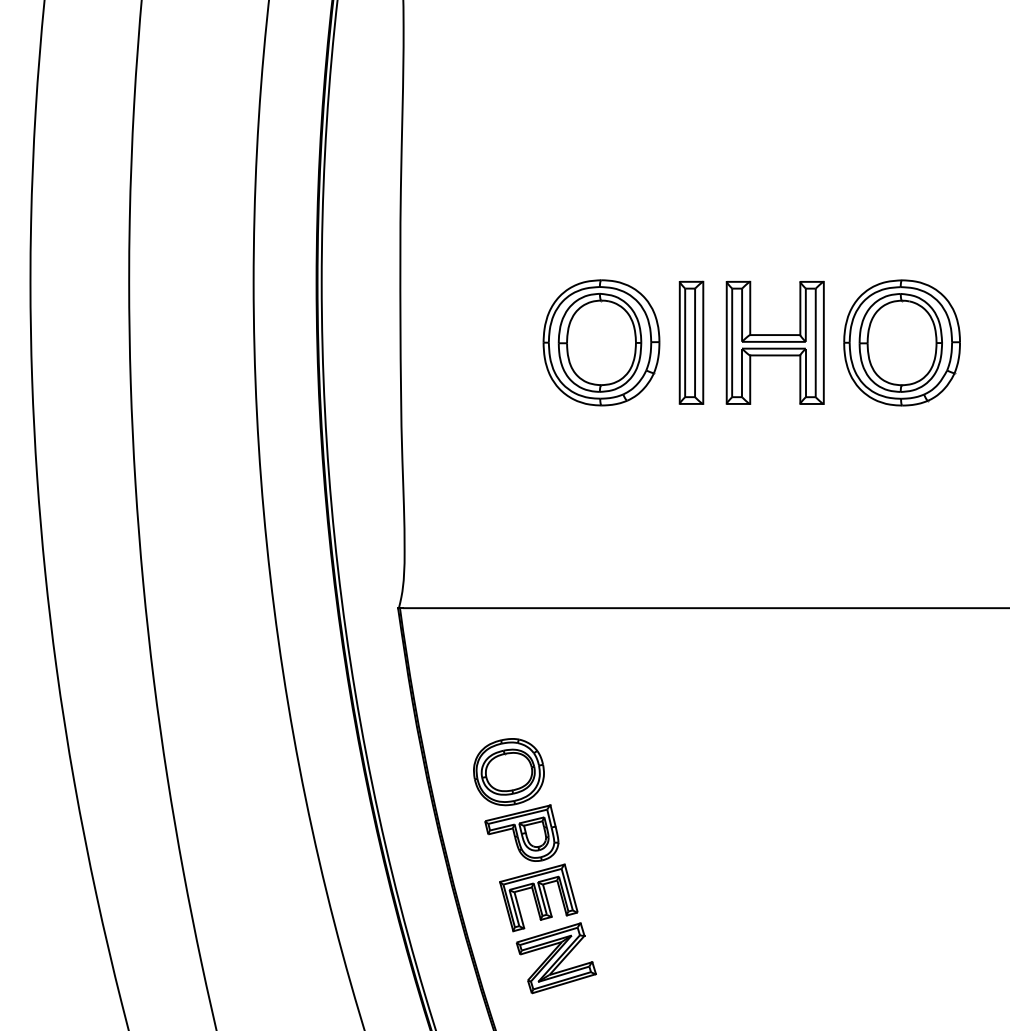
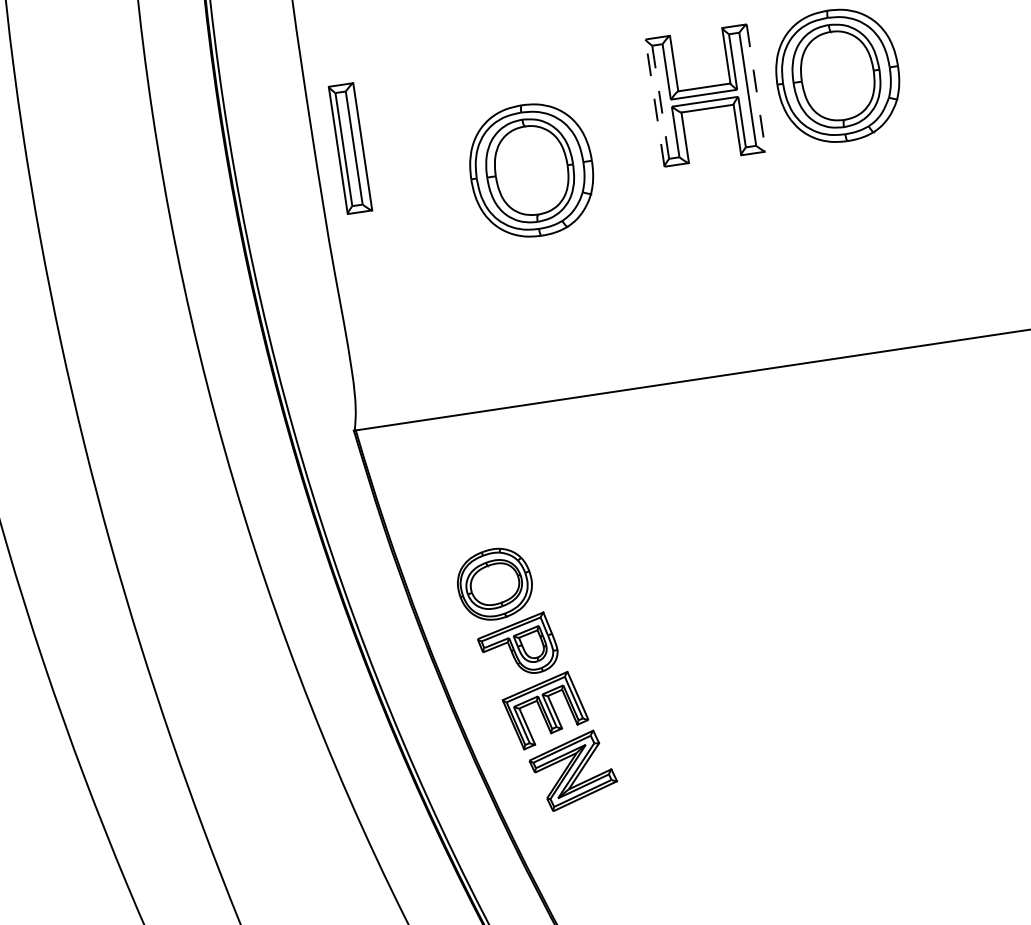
part: (601, 342) -> (531, 170), moved
part: (691, 342) -> (350, 148), moved
line: (726, 342) -> (654, 102), solid -> dashed
line: (732, 342) -> (660, 101), solid -> dashed
line: (823, 343) -> (755, 88), solid -> dashed

